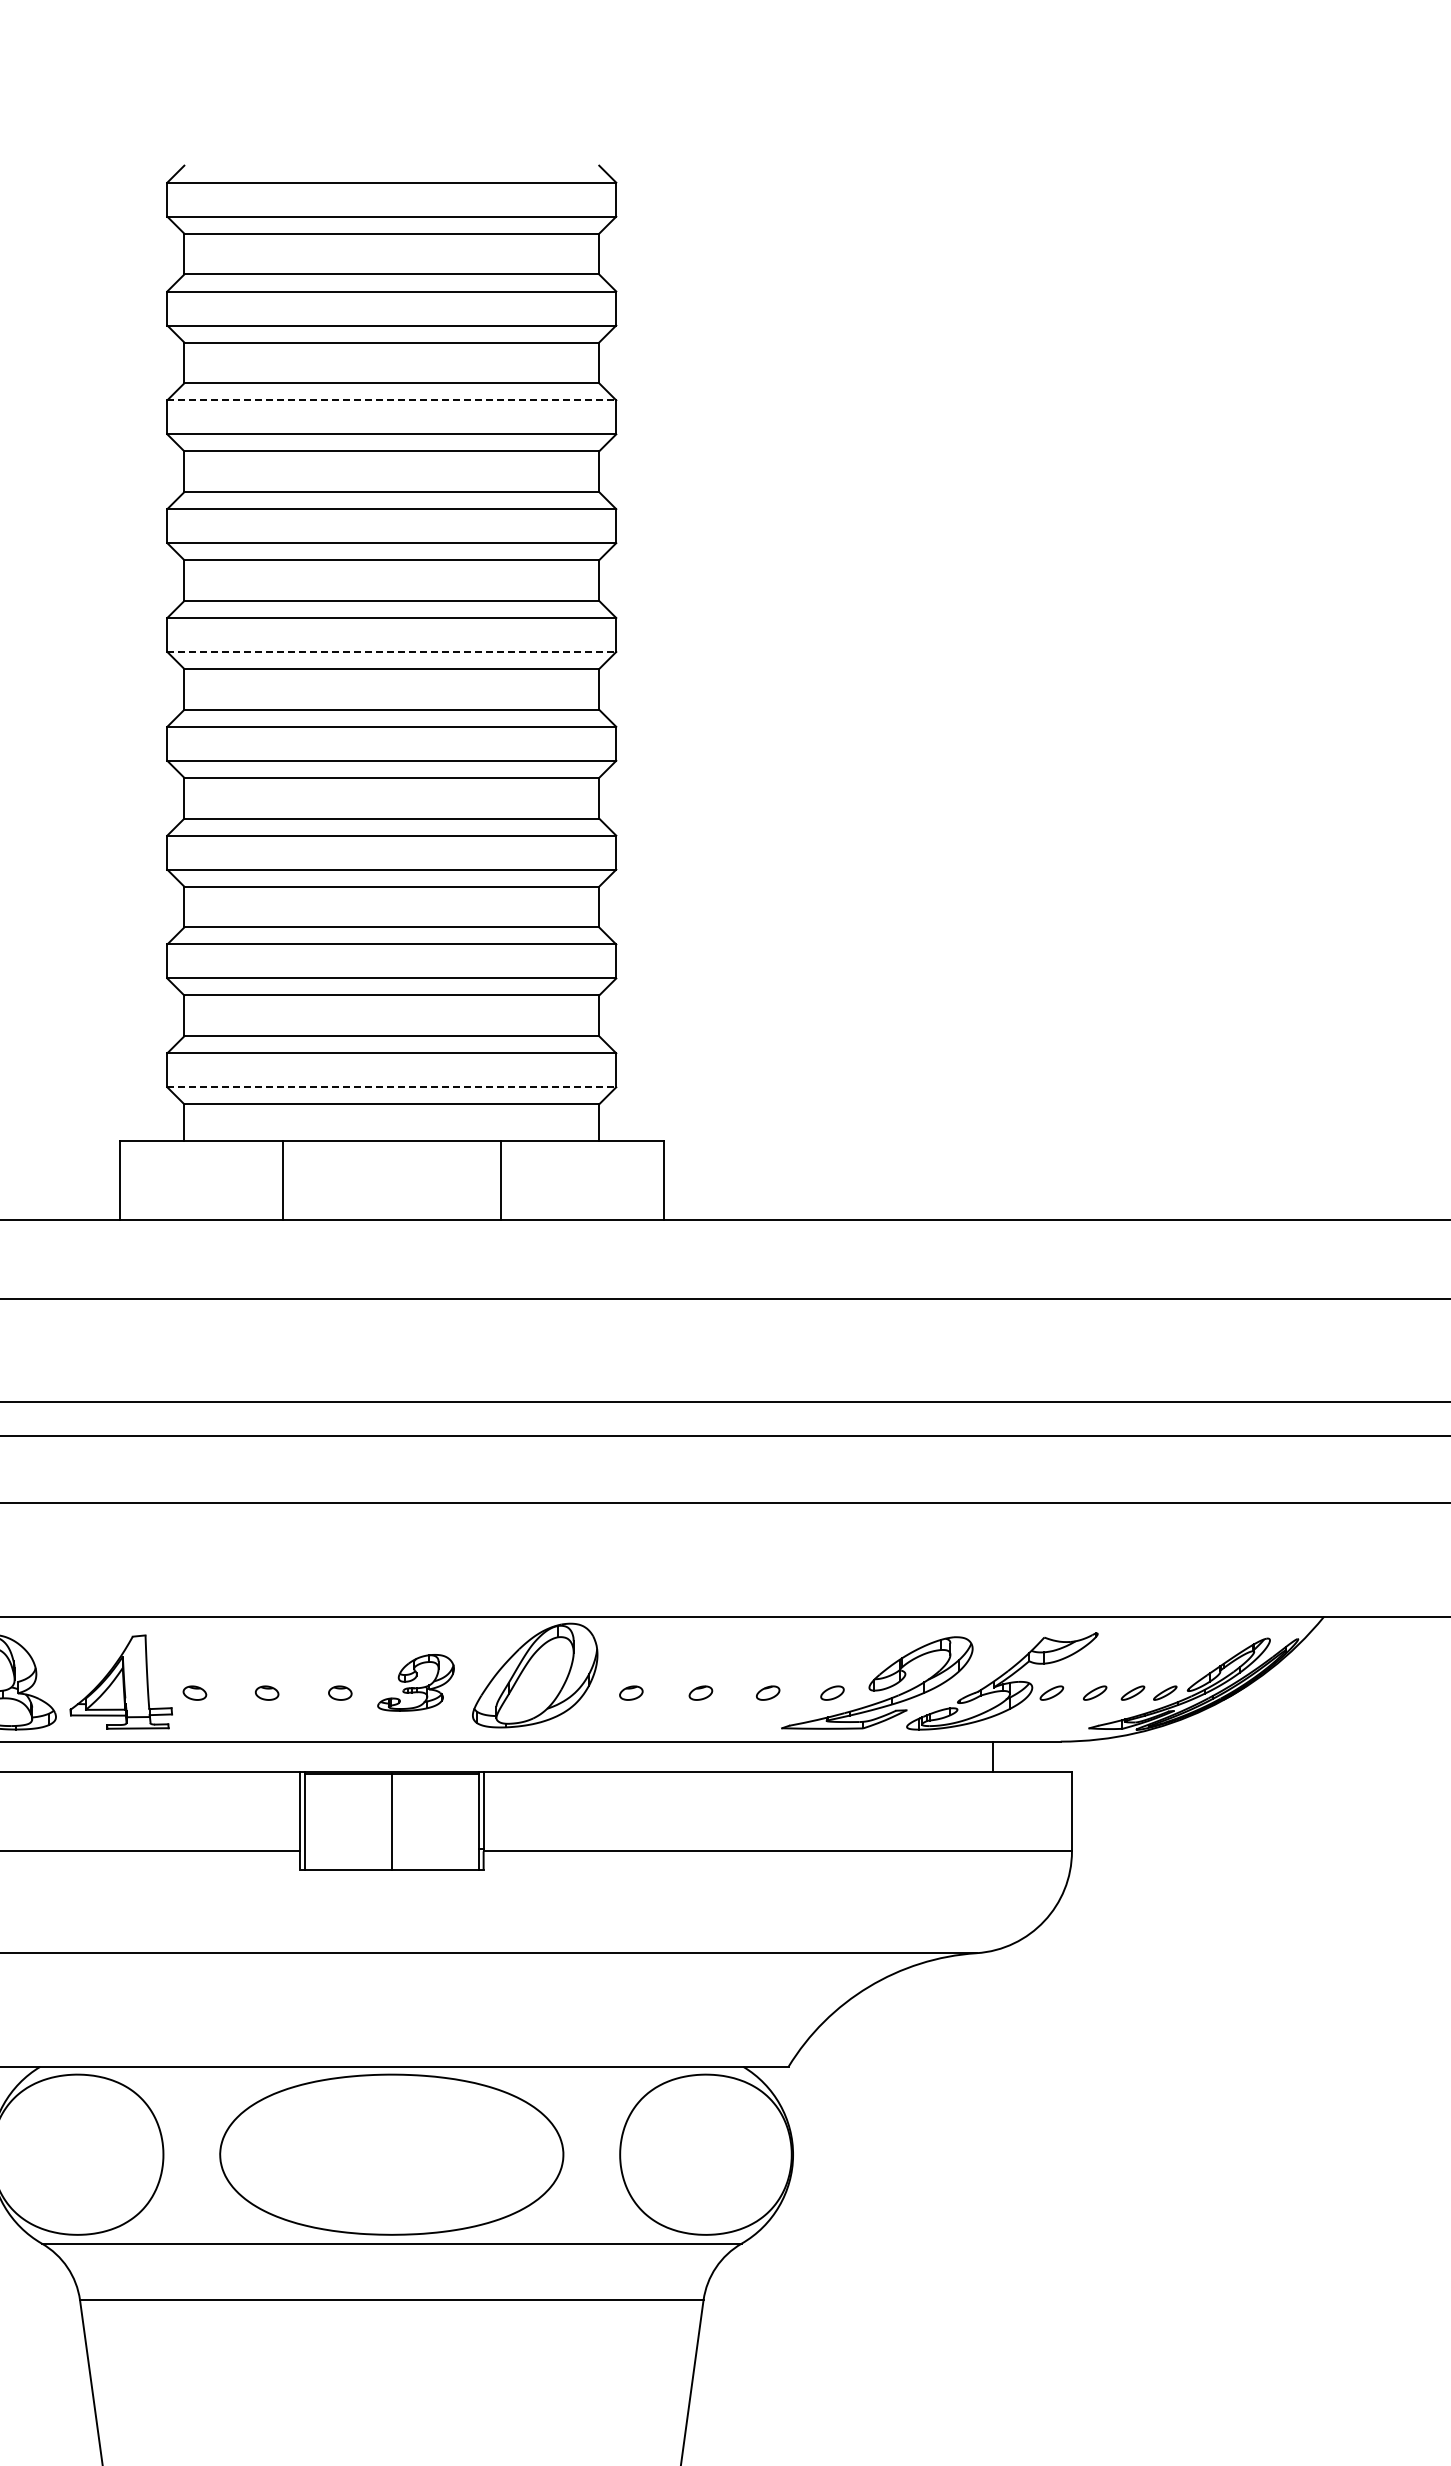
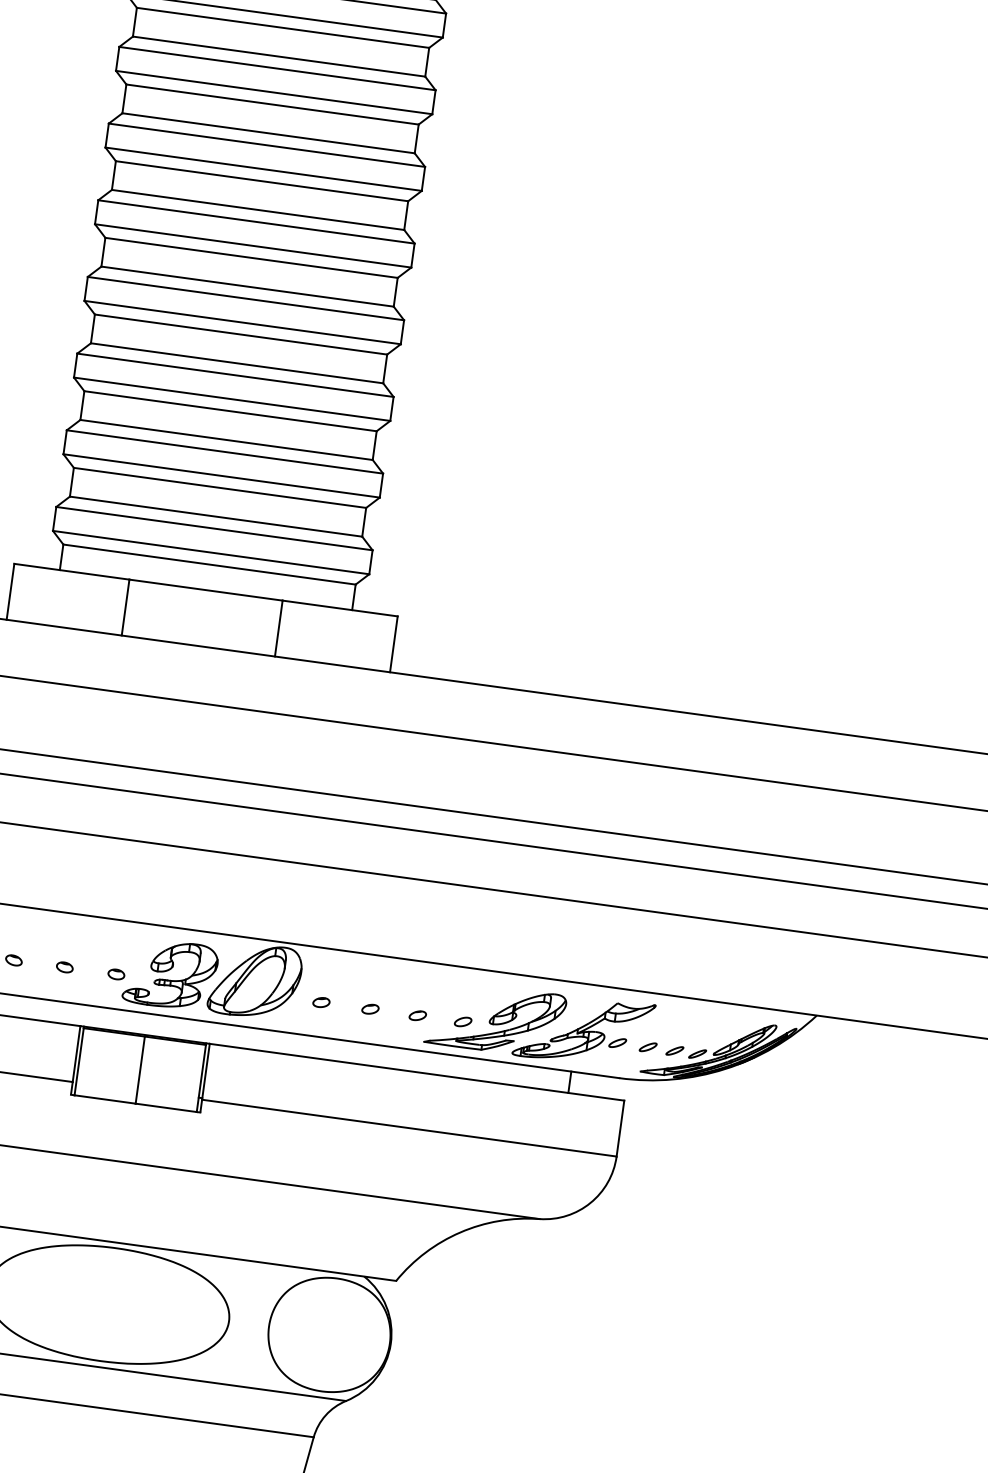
line: (392, 400) -> (277, 68), dashed -> solid
line: (392, 652) -> (253, 246), dashed -> solid
line: (392, 1087) -> (211, 552), dashed -> solid
part: (415, 1682) -> (170, 974), size x1.67

